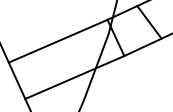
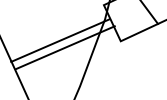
line: (57, 40) -> (59, 39), moved
line: (74, 77) -> (64, 47), moved

